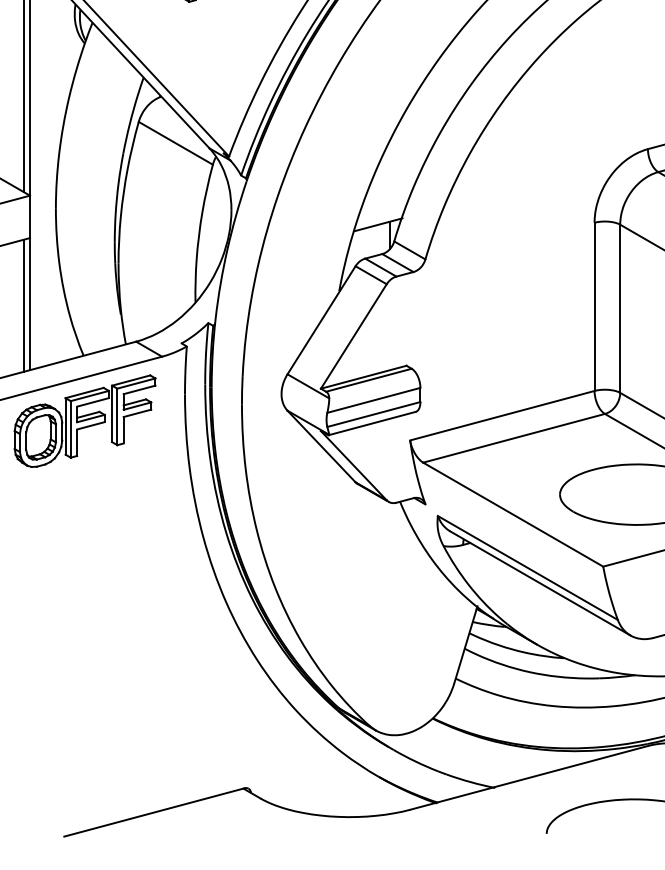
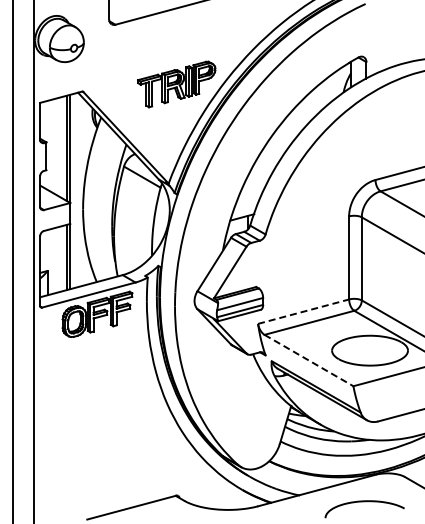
line: (504, 415) -> (304, 311), solid -> dashed
line: (514, 514) -> (309, 360), solid -> dashed

